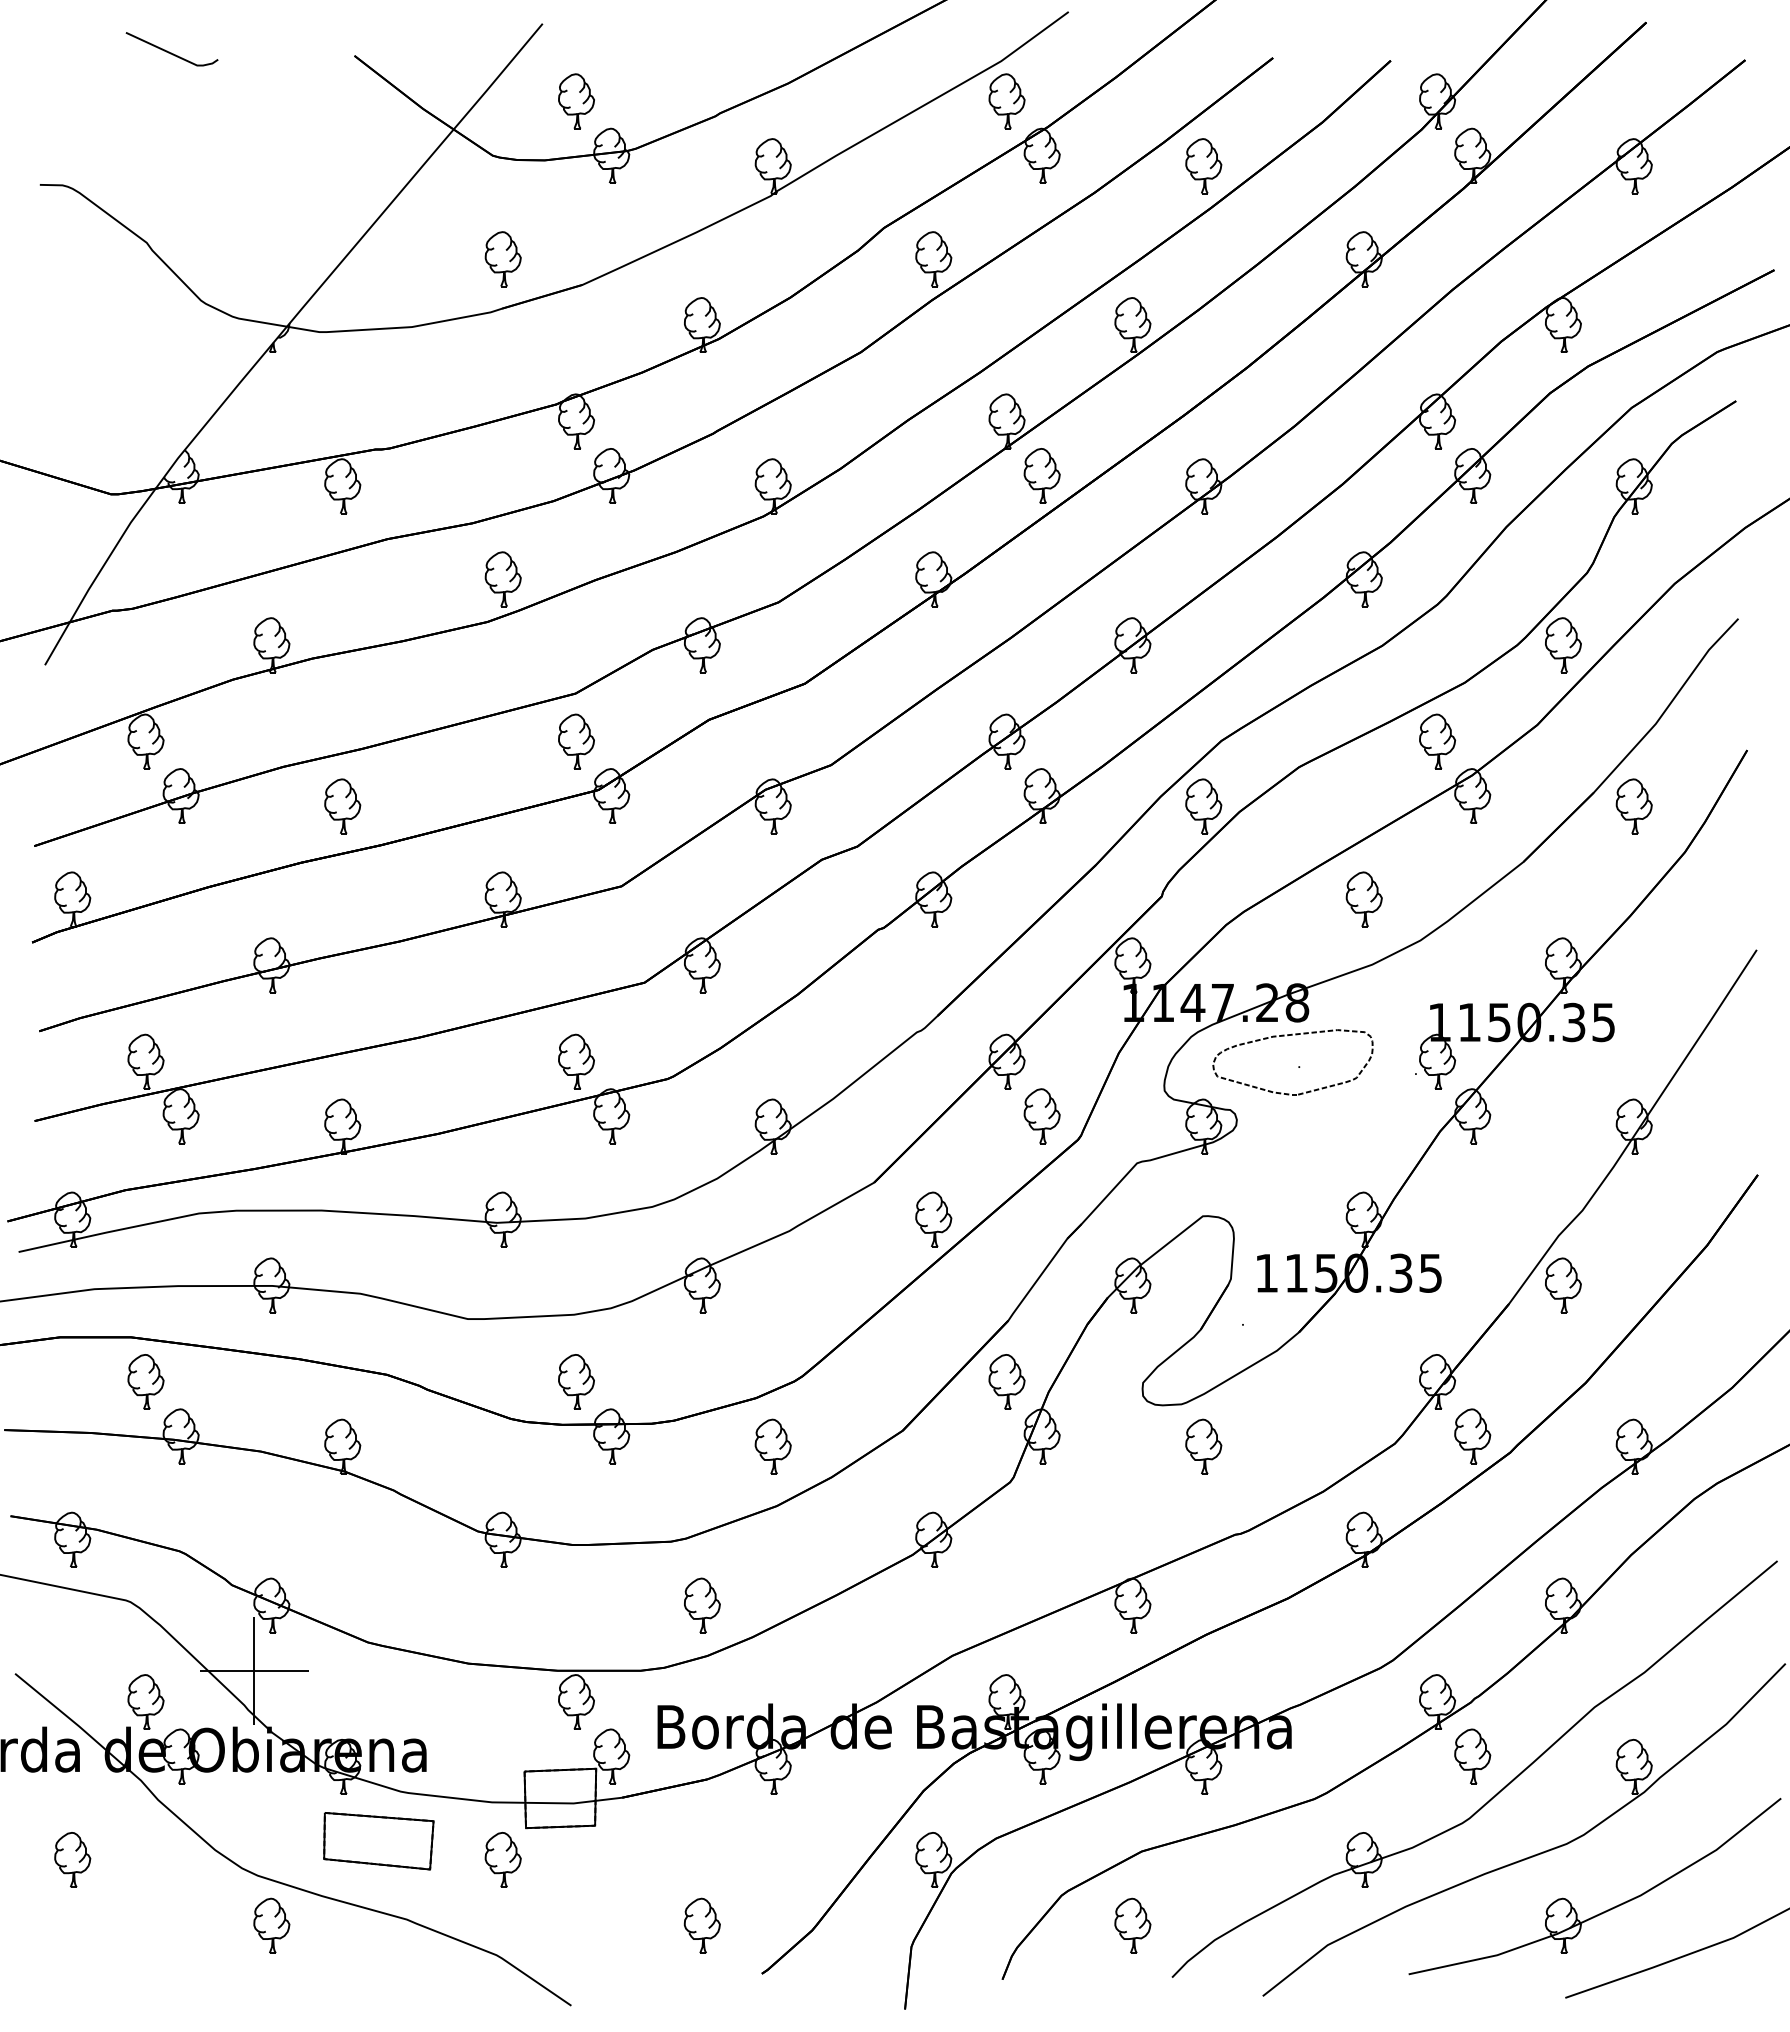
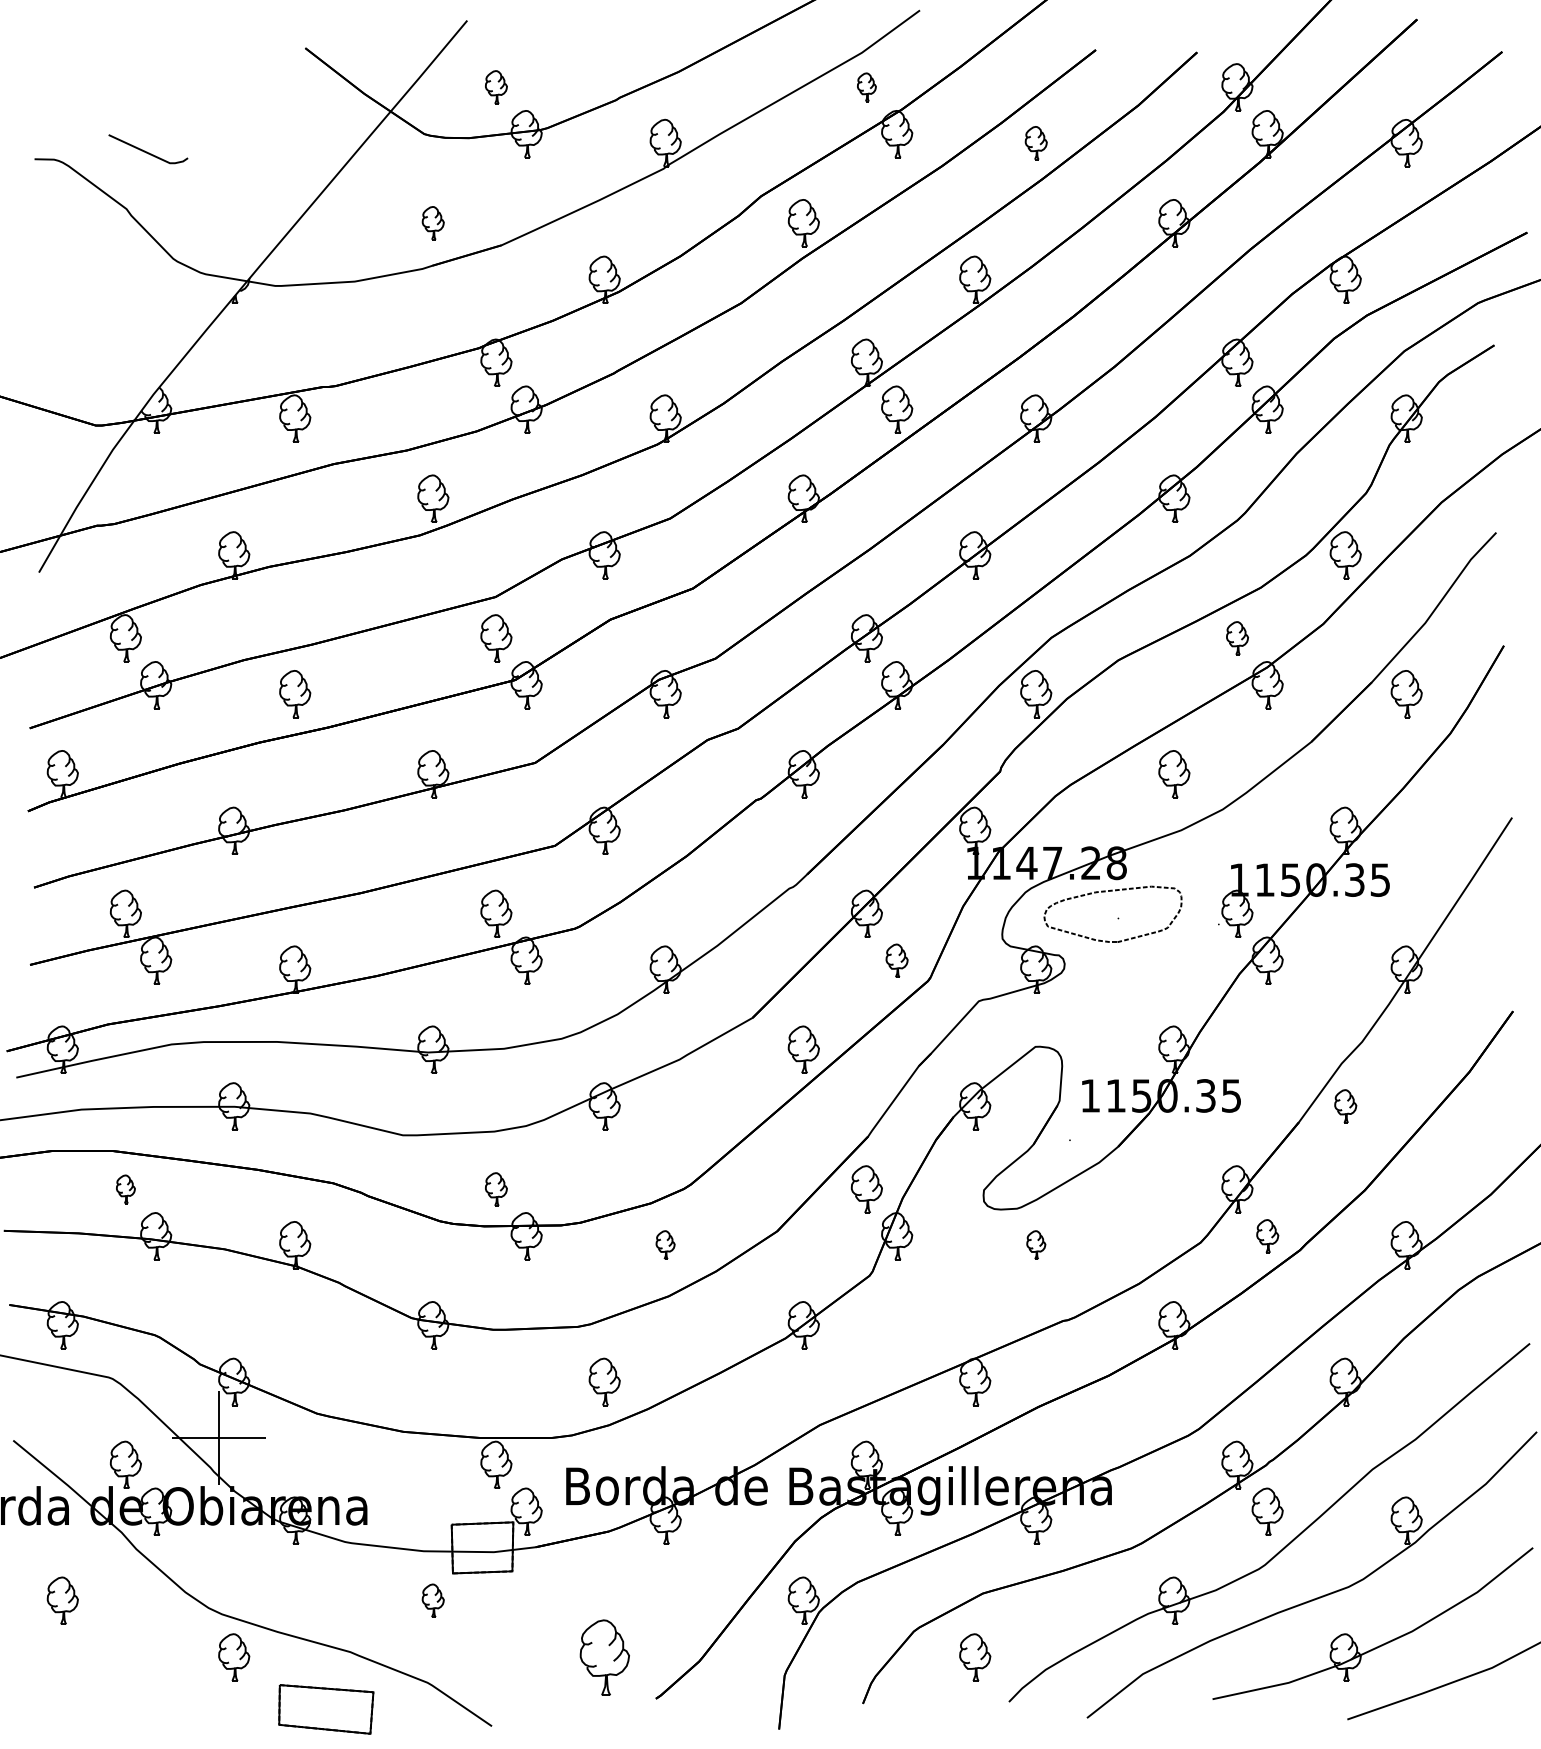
line: (169, 51) -> (146, 151), moved
part: (576, 101) -> (496, 87), size x0.7
part: (1006, 101) -> (866, 87), size x0.6
part: (1203, 166) -> (1035, 143), size x0.7
part: (502, 259) -> (432, 223), size x0.7
part: (1437, 741) -> (1237, 638), size x0.7
part: (1041, 1116) -> (896, 960), size x0.7
part: (1563, 1285) -> (1345, 1106), size x0.7
part: (145, 1381) -> (125, 1189), size x0.6
part: (576, 1381) -> (496, 1189), size x0.7
part: (1472, 1436) -> (1267, 1236), size x0.7
part: (772, 1446) -> (665, 1244), size x0.6
part: (1203, 1446) -> (1035, 1244), size x0.6
part: (378, 1841) -> (326, 1709), moved
part: (502, 1859) -> (432, 1600), size x0.7
part: (701, 1925) -> (603, 1657), size x1.6

